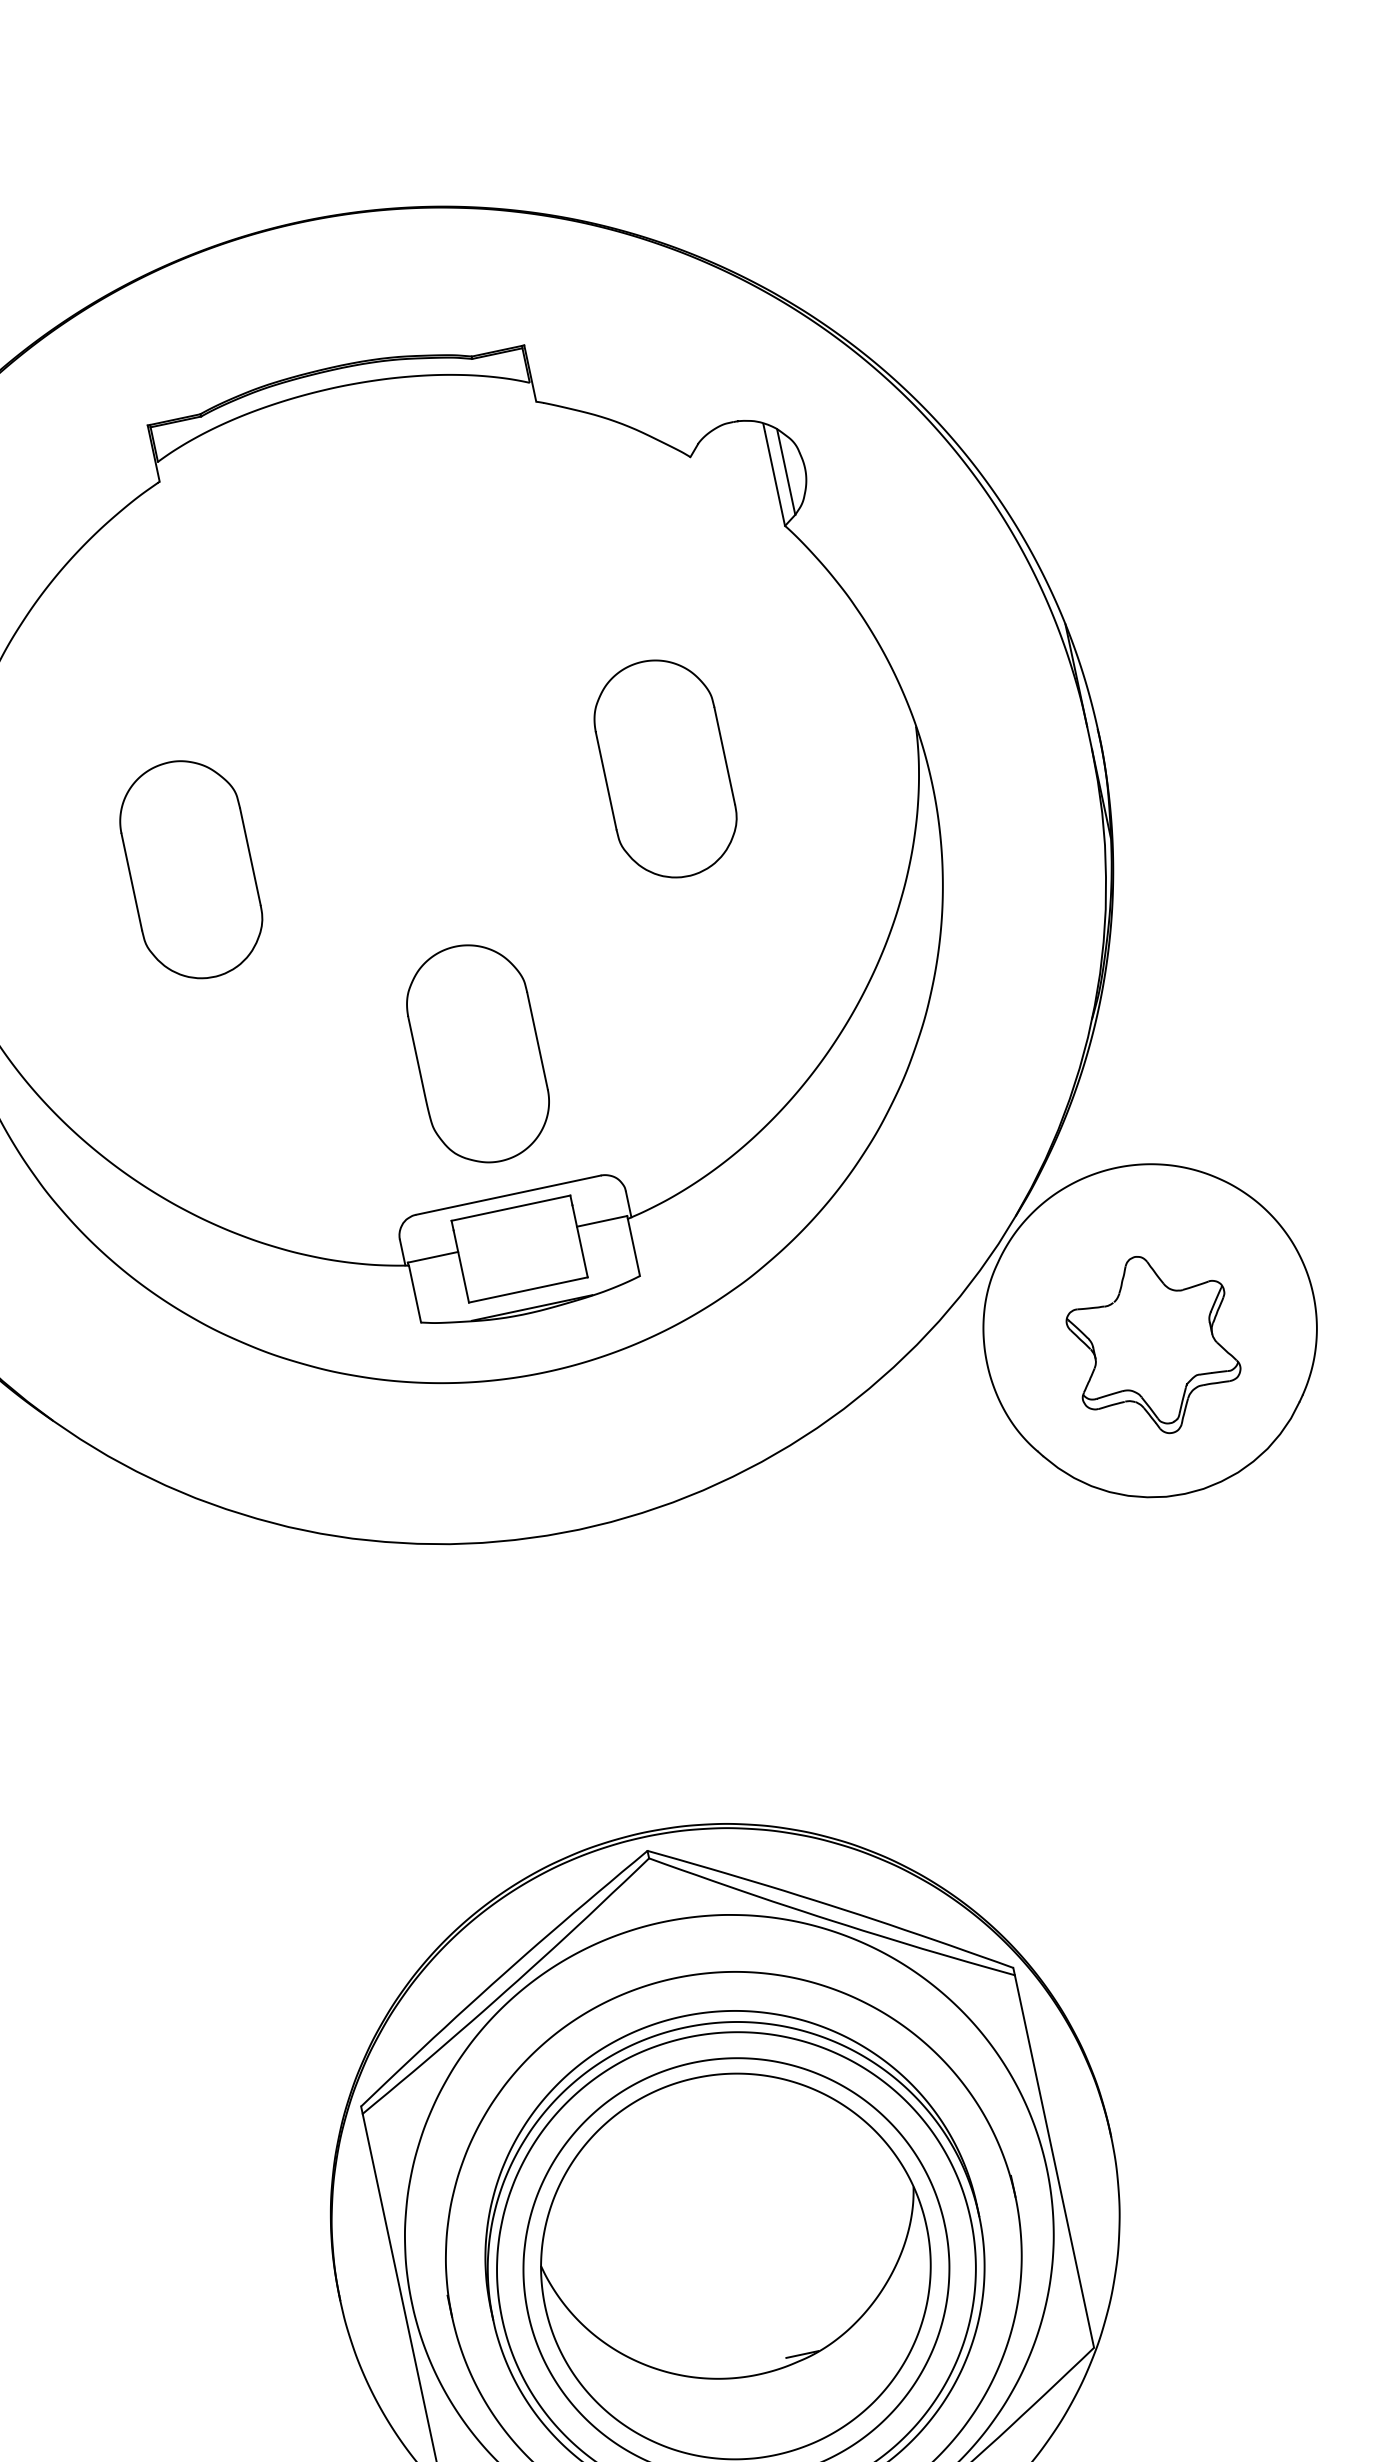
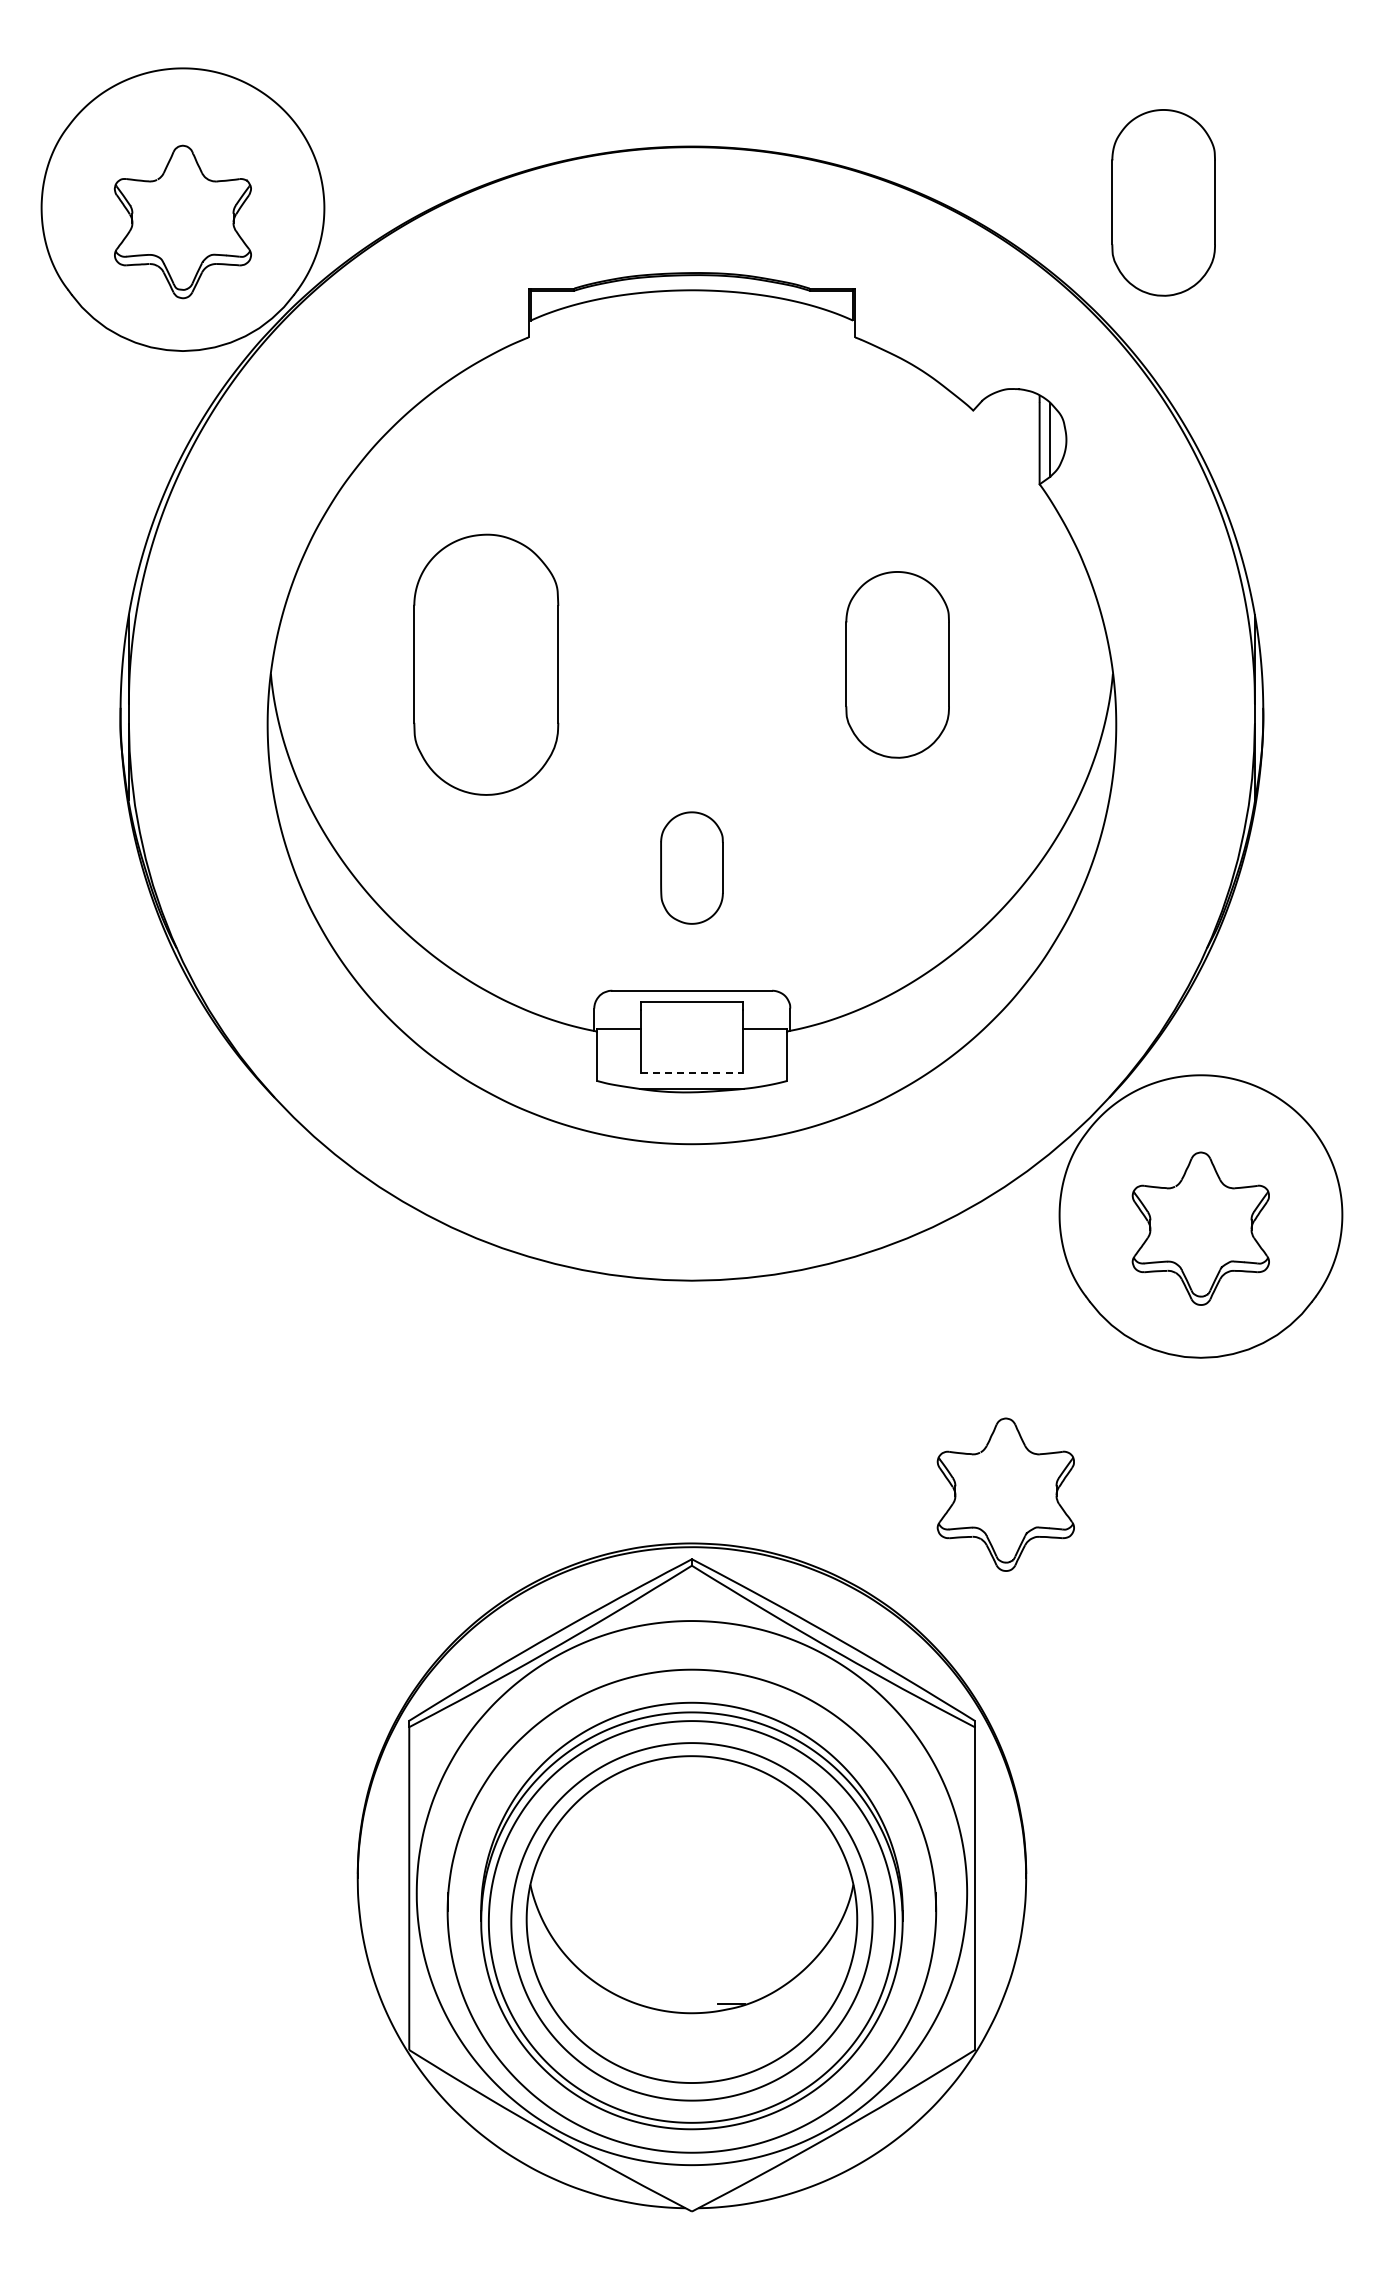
part: (858, 170) -> (1163, 202), added
part: (191, 869) -> (486, 664), size x1.4
part: (477, 1053) -> (691, 867), size x0.6
line: (528, 1289) -> (692, 1072), solid -> dashed
part: (993, 1699) -> (1005, 1494), added

